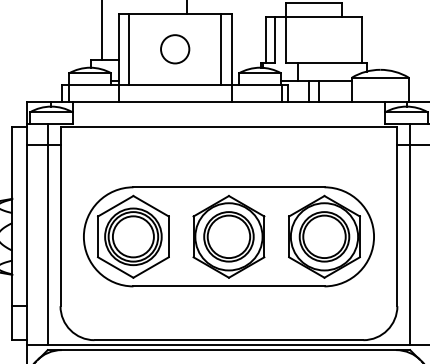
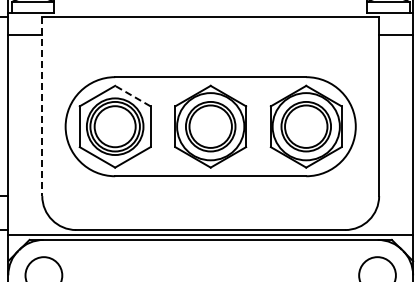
line: (150, 206) -> (132, 96), solid -> dashed
line: (60, 216) -> (42, 106), solid -> dashed
line: (47, 234) -> (29, 124), removed
line: (410, 234) -> (392, 124), removed

